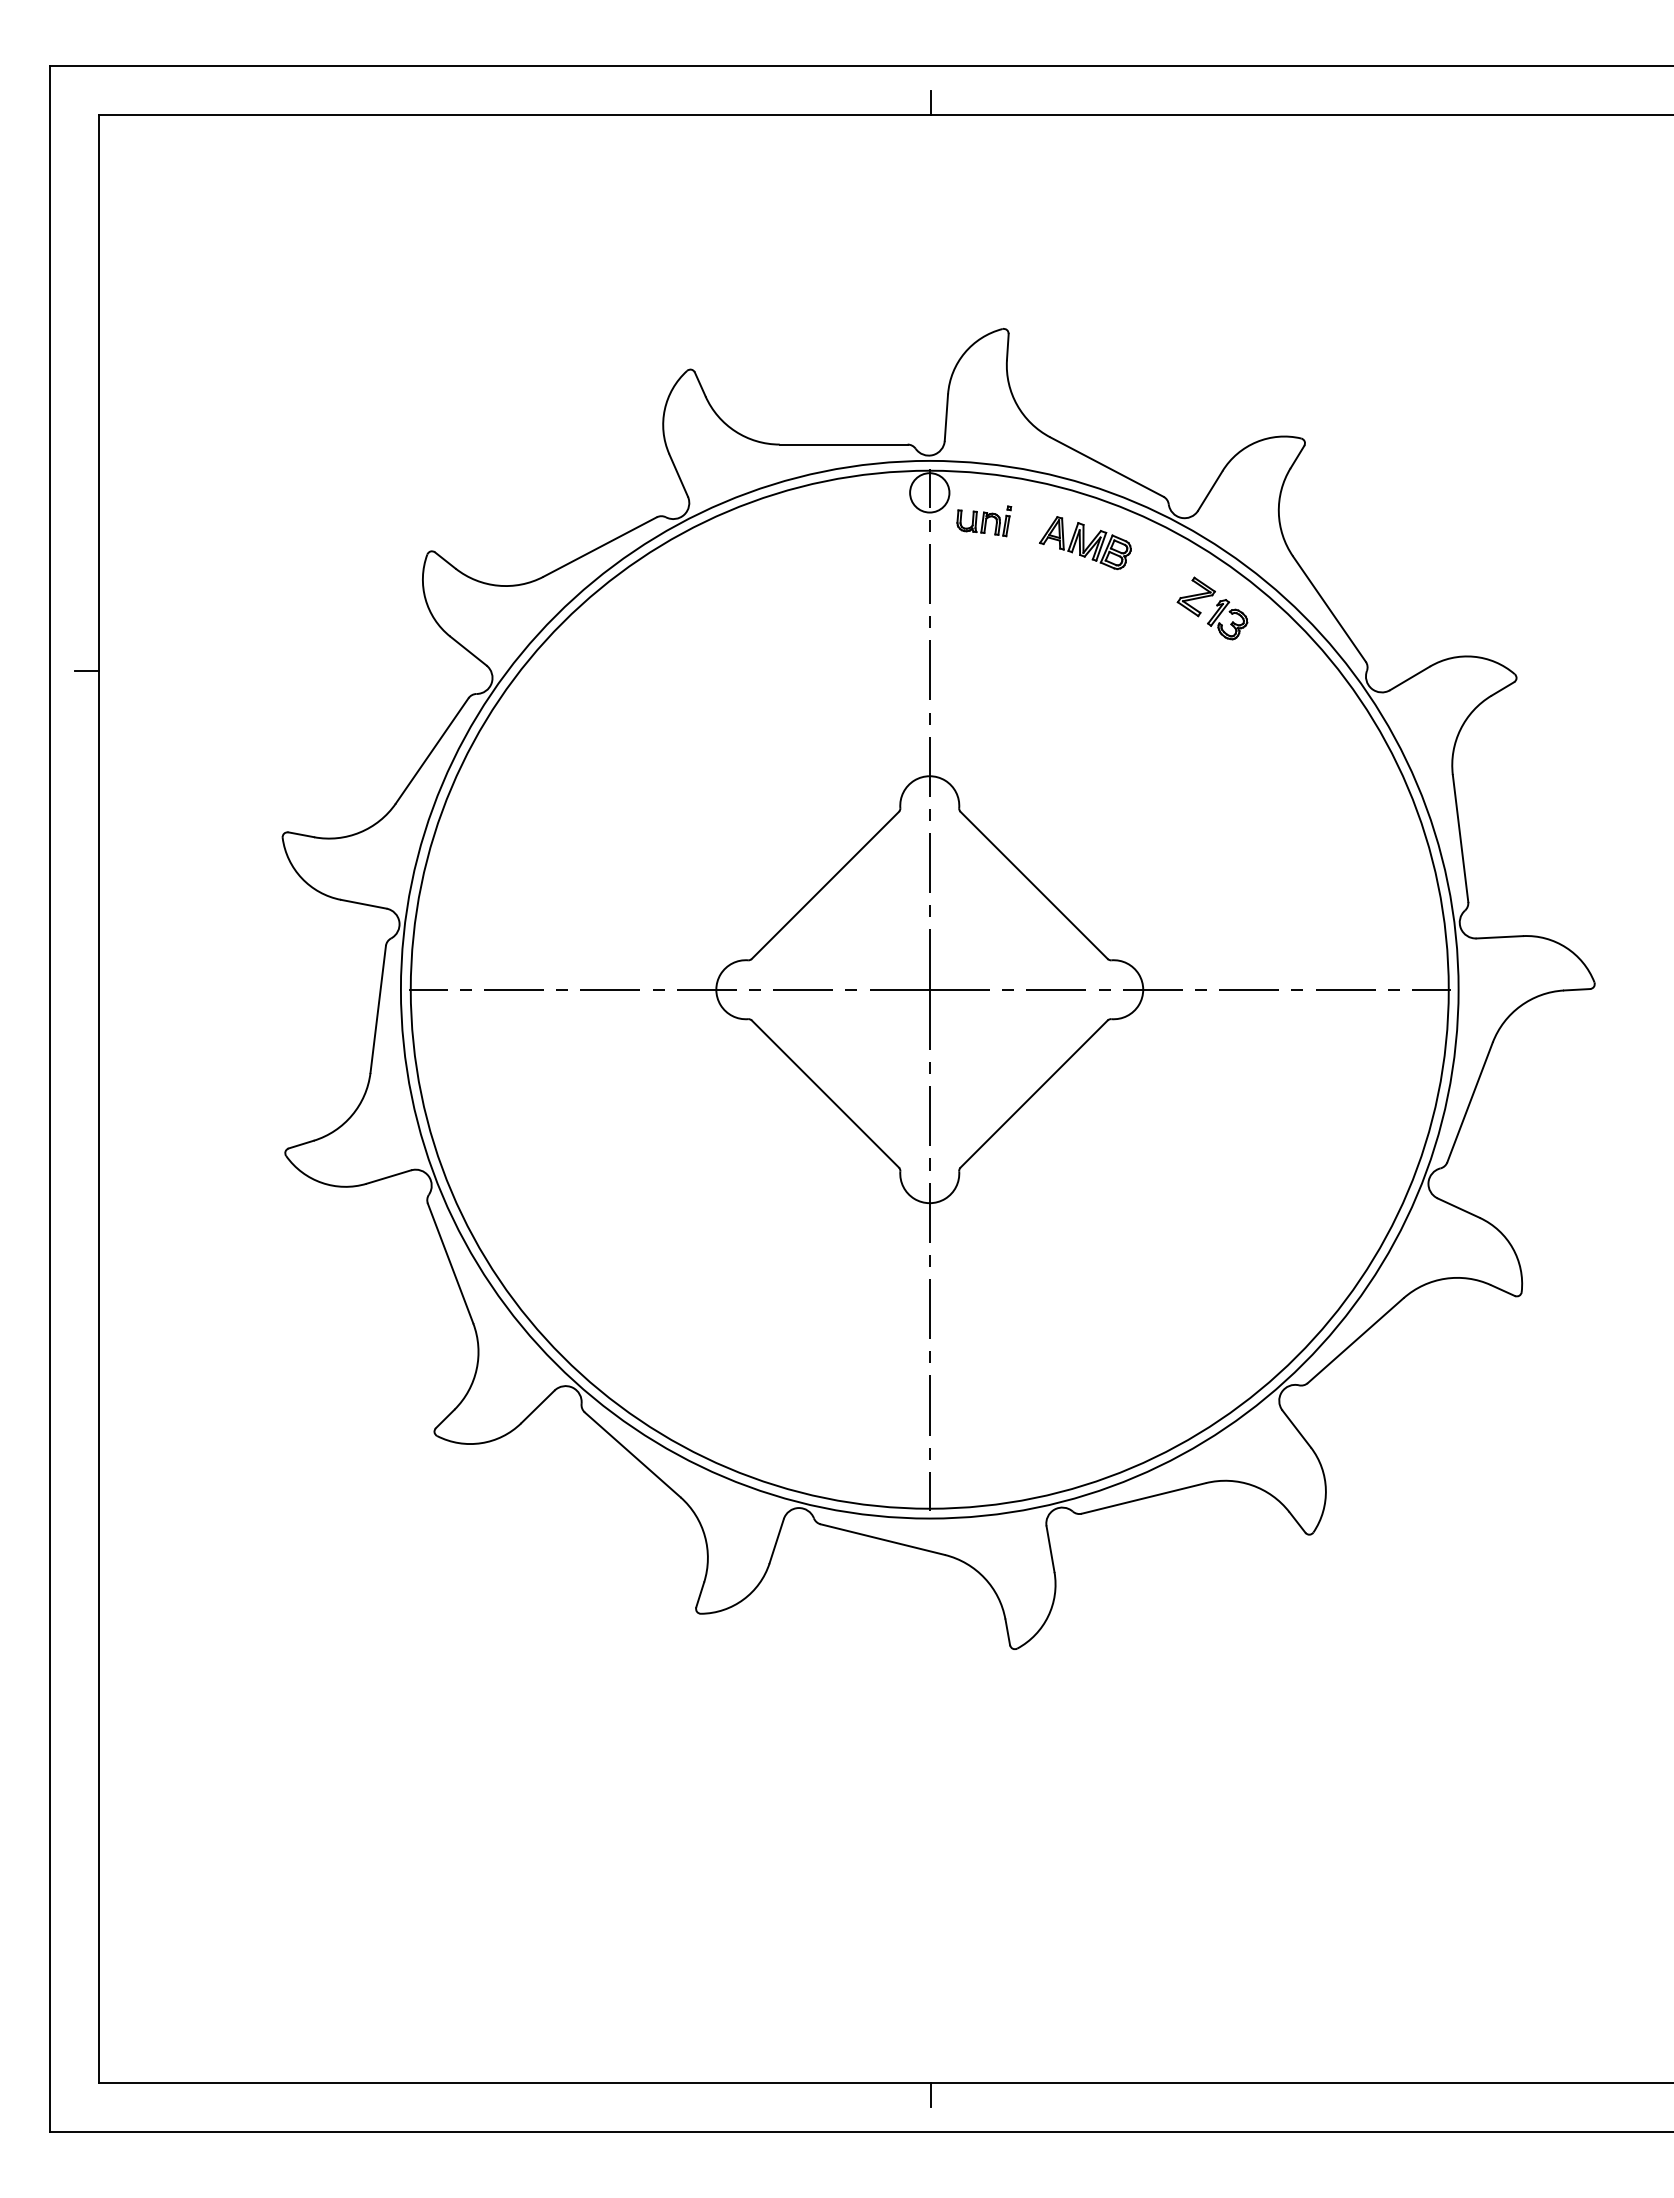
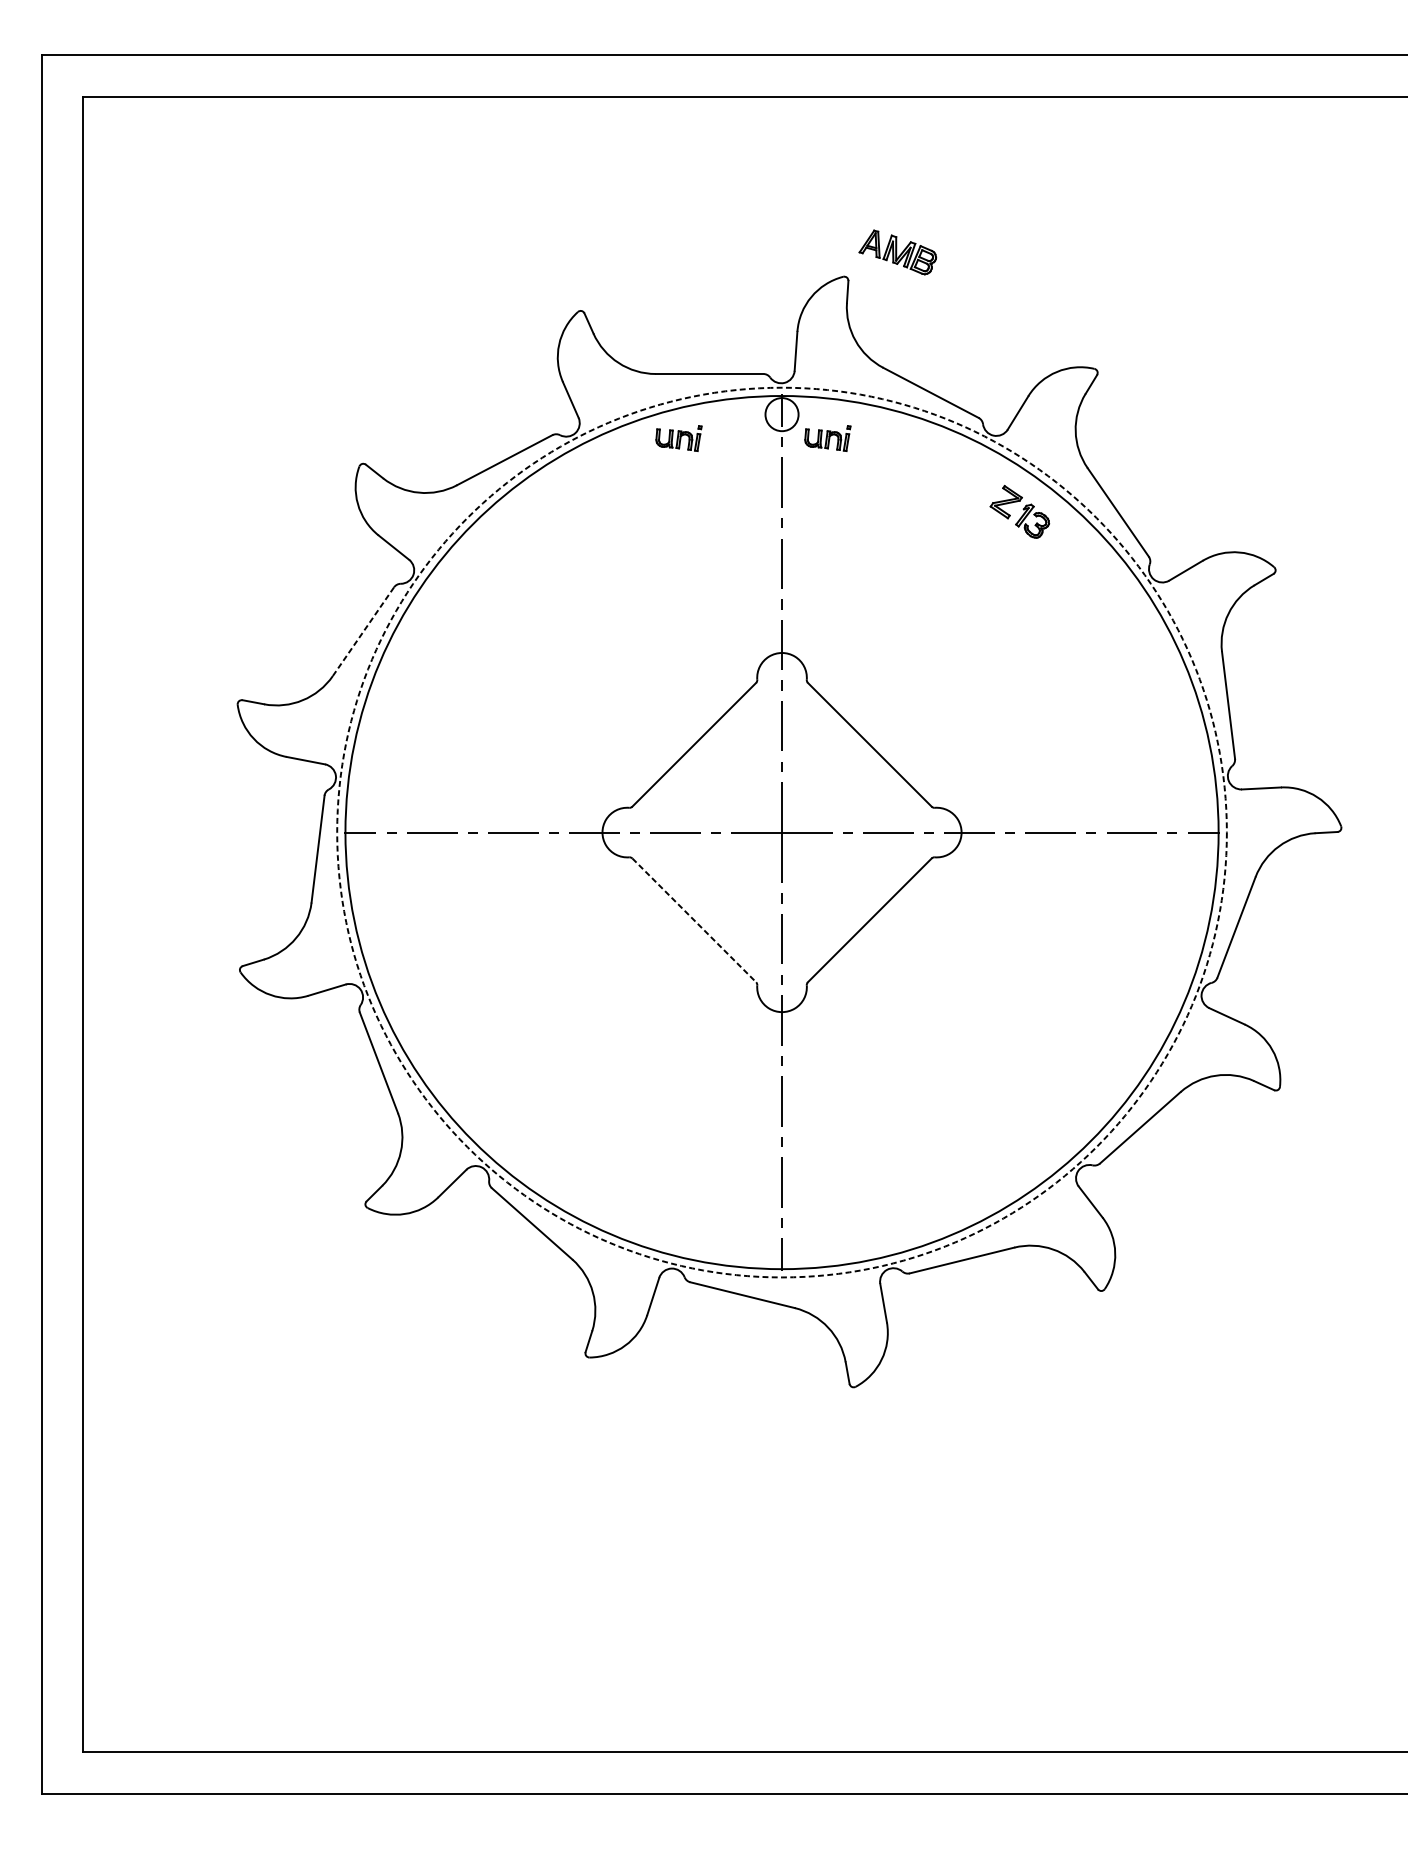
line: (930, 102) -> (782, 86), removed
part: (807, 521) -> (679, 438), added
part: (1085, 543) -> (897, 252), moved
line: (86, 671) -> (72, 564), removed
line: (432, 750) -> (363, 631), solid -> dashed
circle: (929, 989) -> (781, 832), solid -> dashed
line: (825, 1094) -> (694, 920), solid -> dashed
line: (930, 2094) -> (782, 1761), removed

